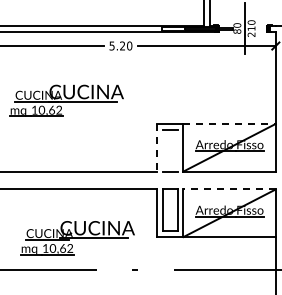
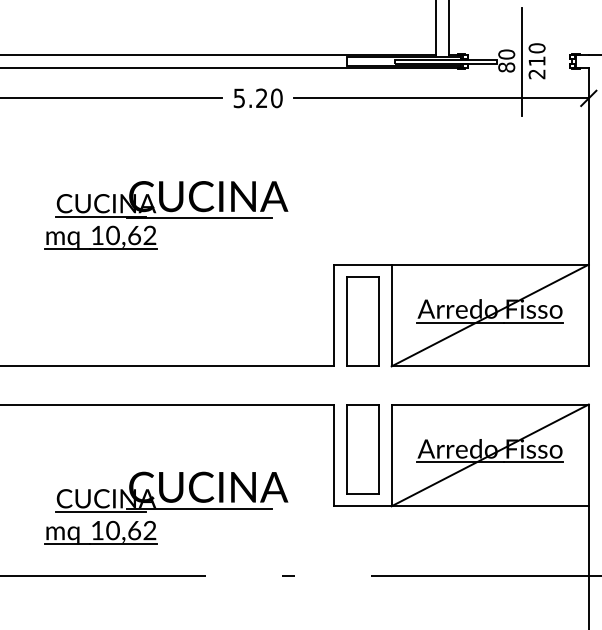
part: (66, 100) -> (165, 214), moved
line: (230, 123) -> (492, 263), dashed -> solid
line: (156, 147) -> (334, 315), dashed -> solid
line: (162, 150) -> (346, 321), added
line: (177, 150) -> (378, 321), added
line: (229, 189) -> (489, 404), dashed -> solid

